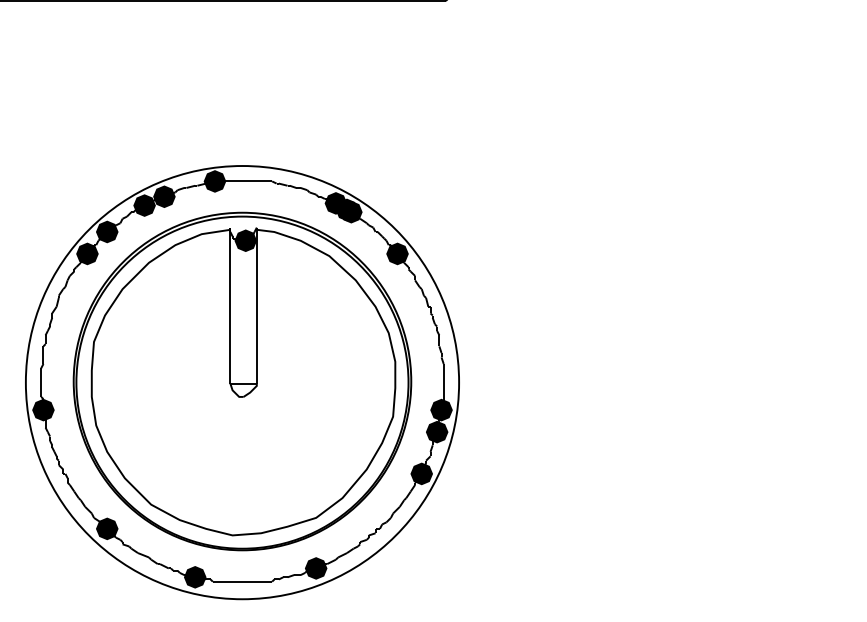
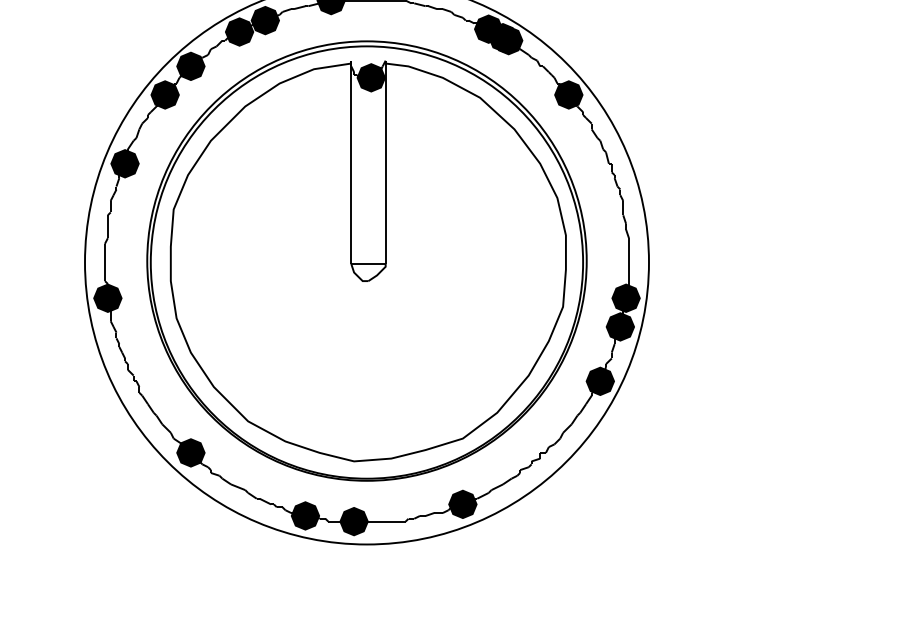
fill: (56, 306) -> (124, 163), added
fill: (232, 581) -> (353, 521), added

